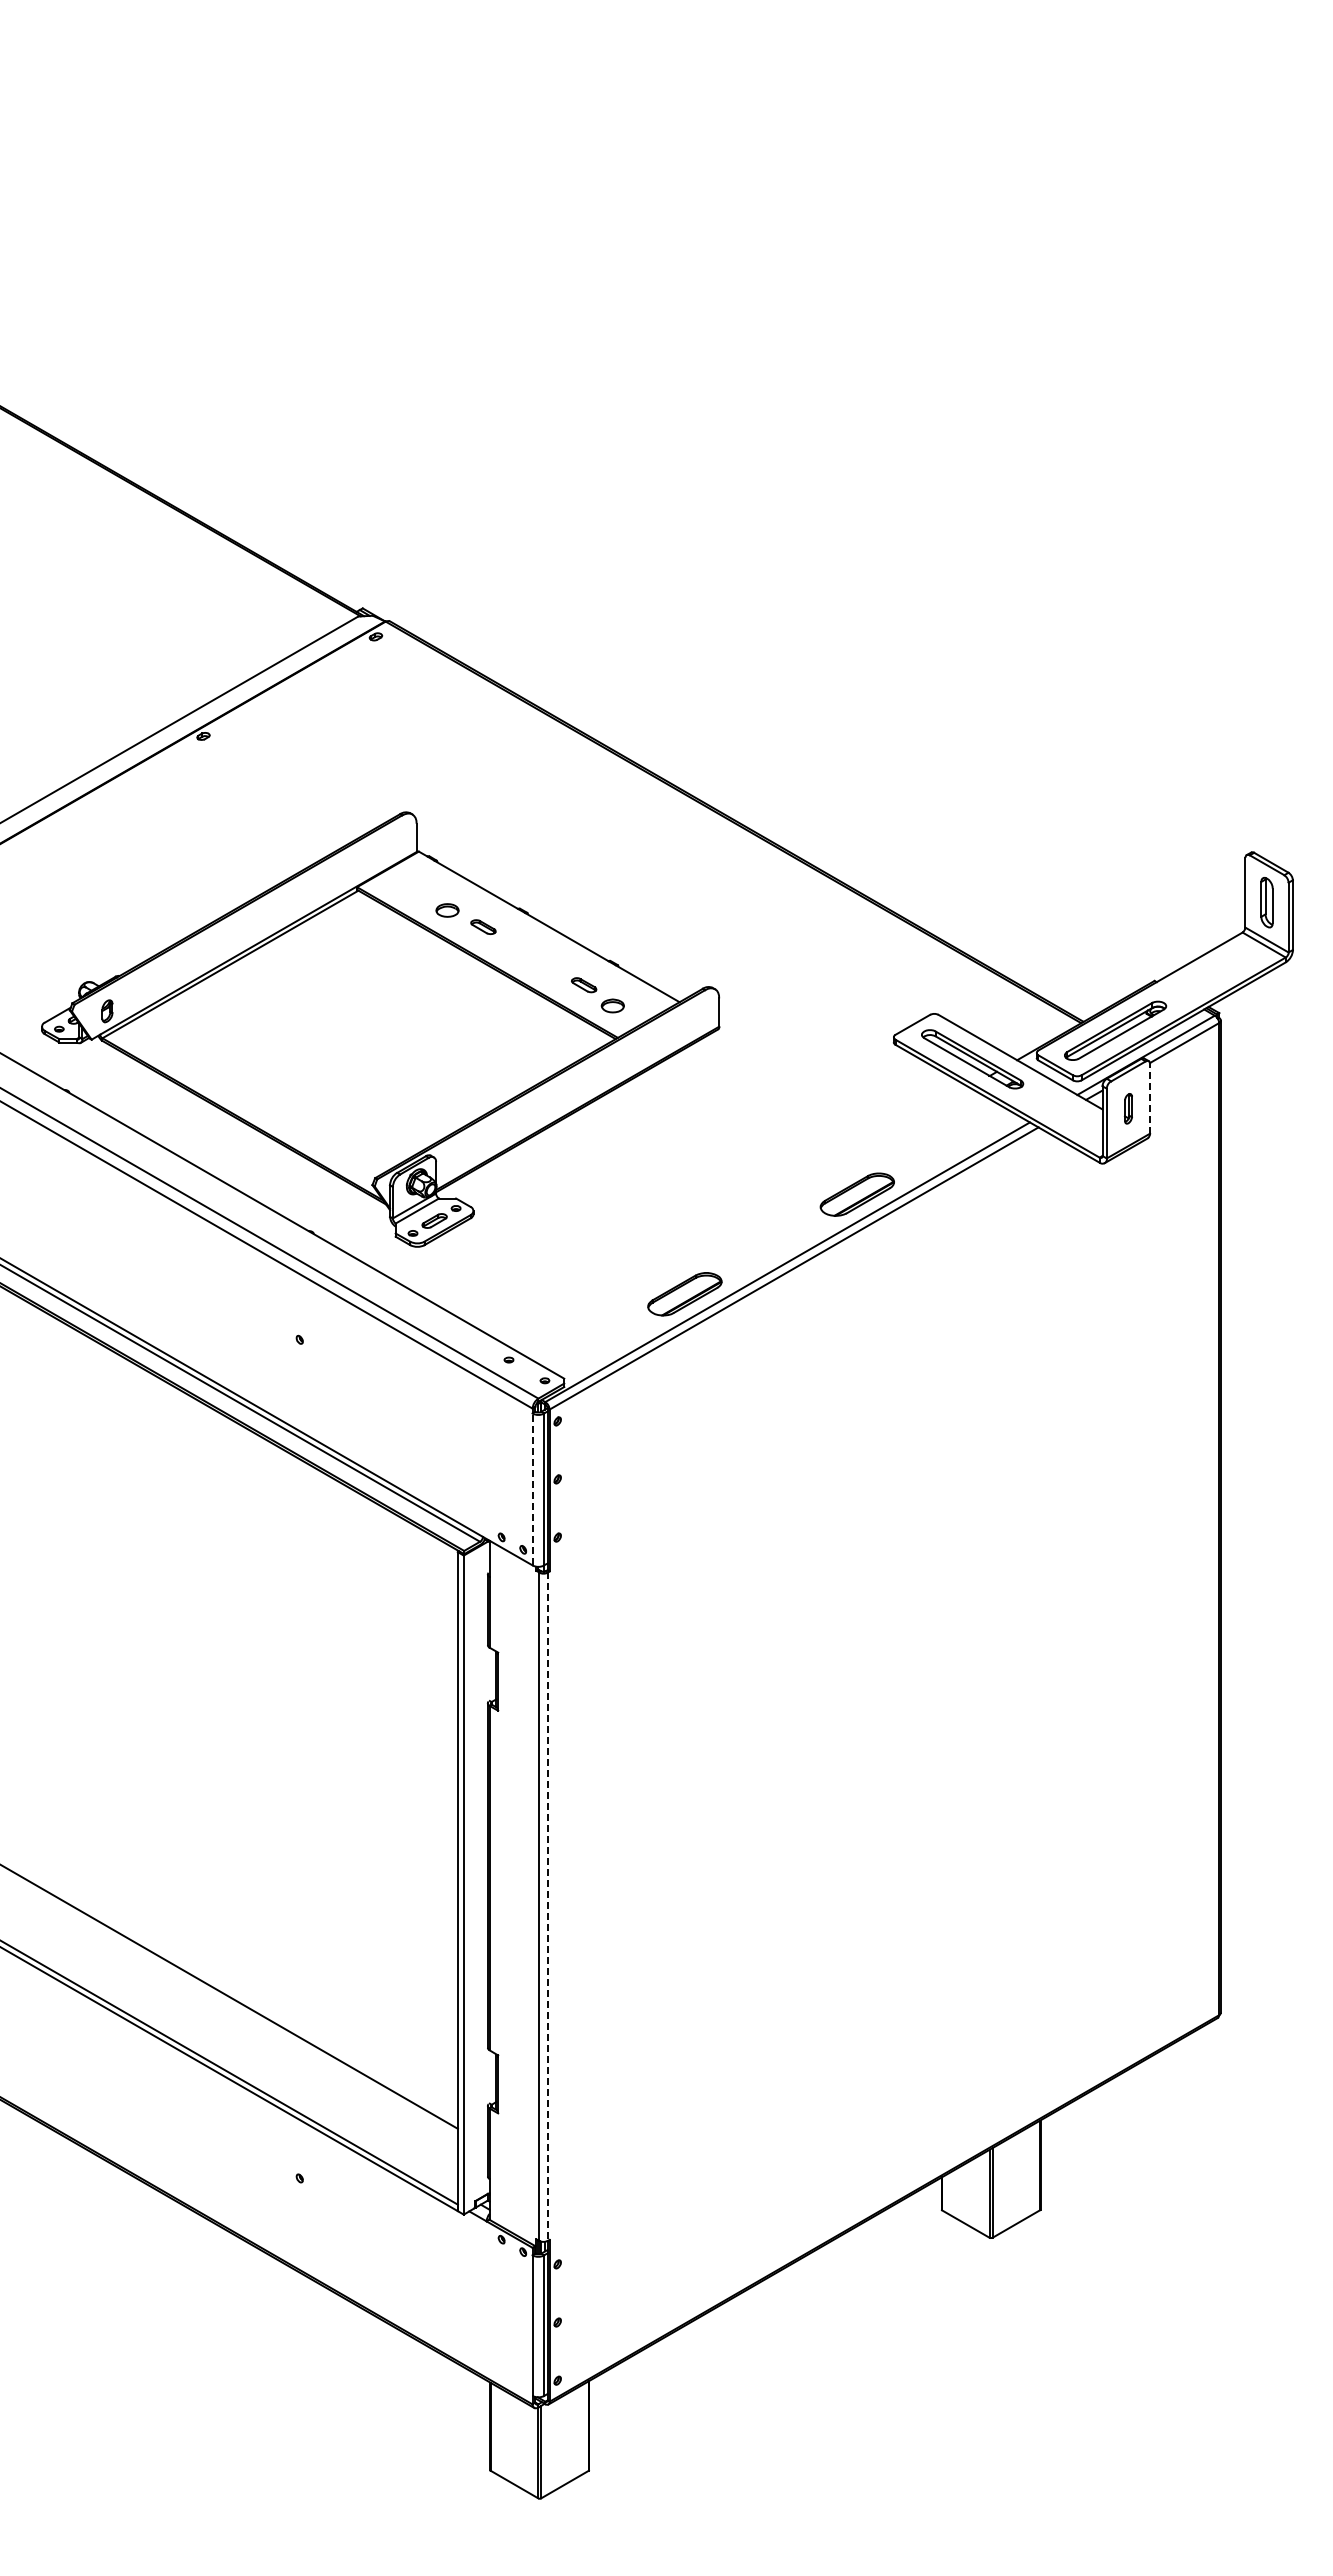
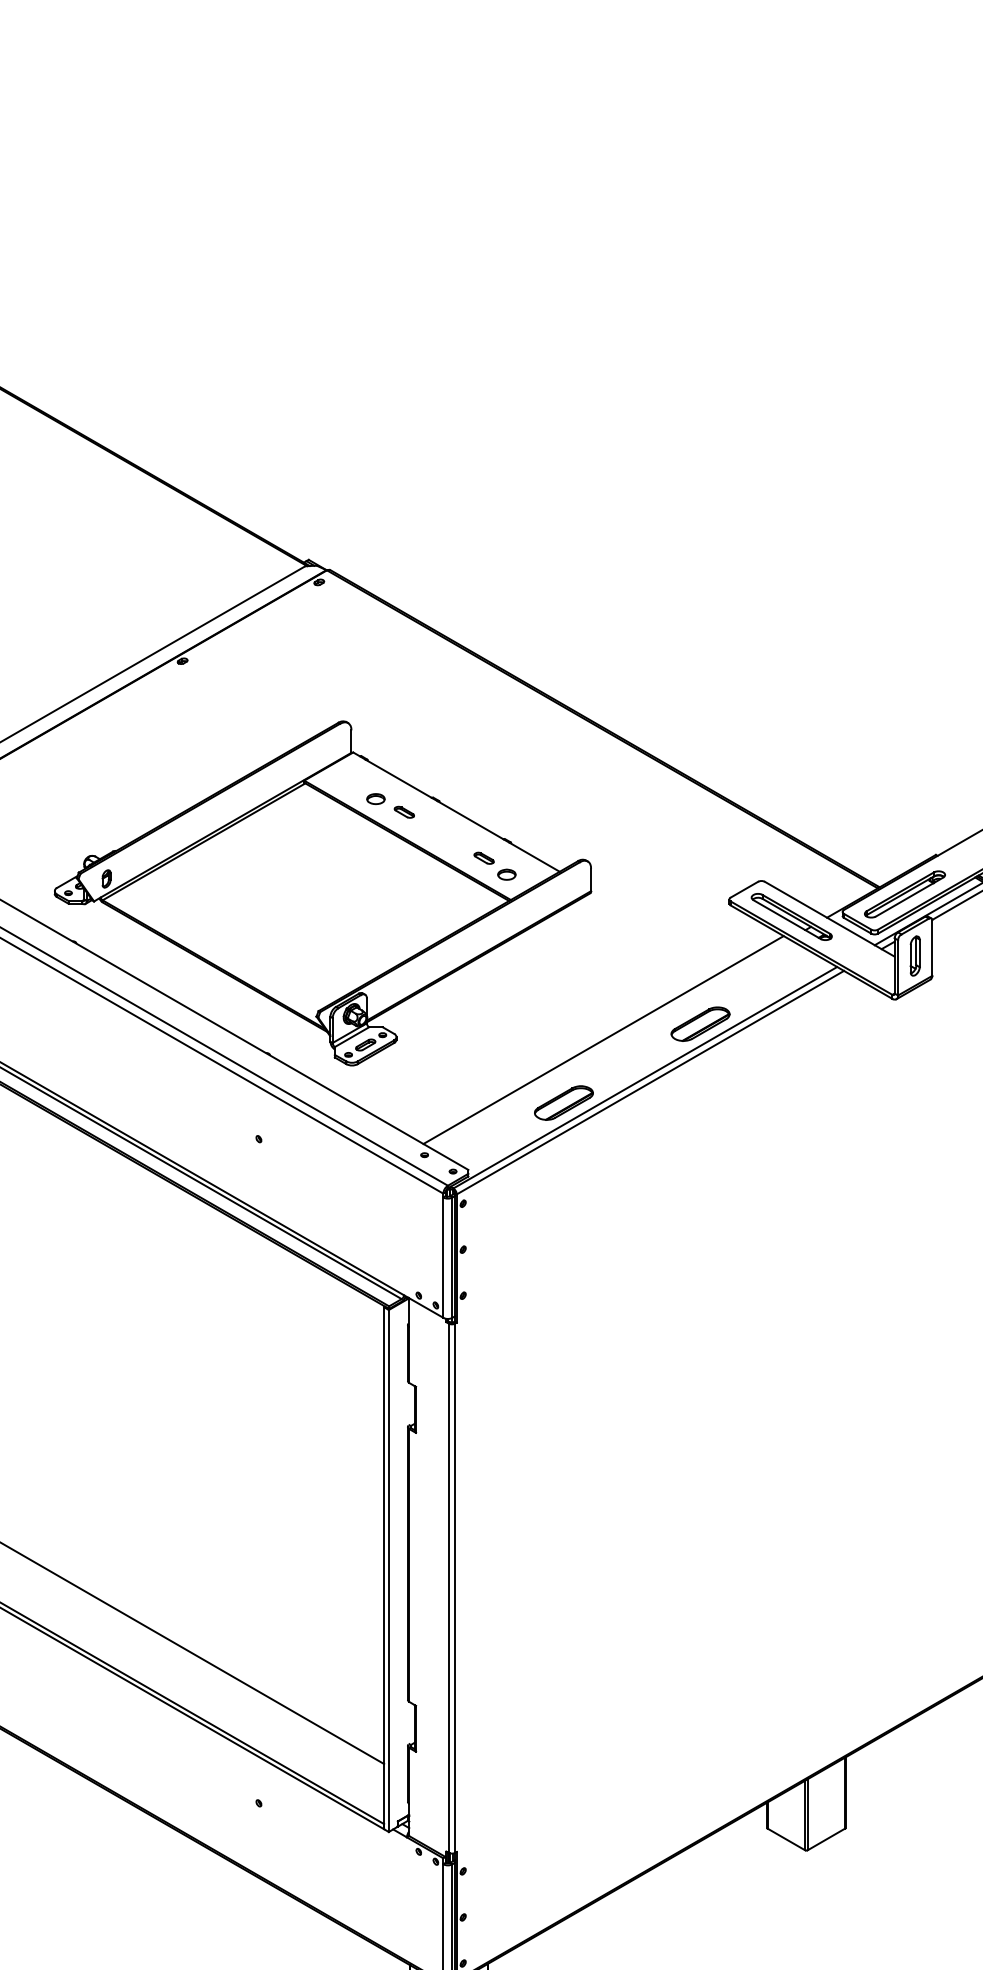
line: (1150, 1098) -> (932, 948), dashed -> solid
part: (1128, 1108) -> (915, 955), size x1.67
line: (734, 1214) -> (603, 1039), added
line: (532, 1489) -> (443, 1257), dashed -> solid
line: (547, 1907) -> (455, 1588), dashed -> solid

